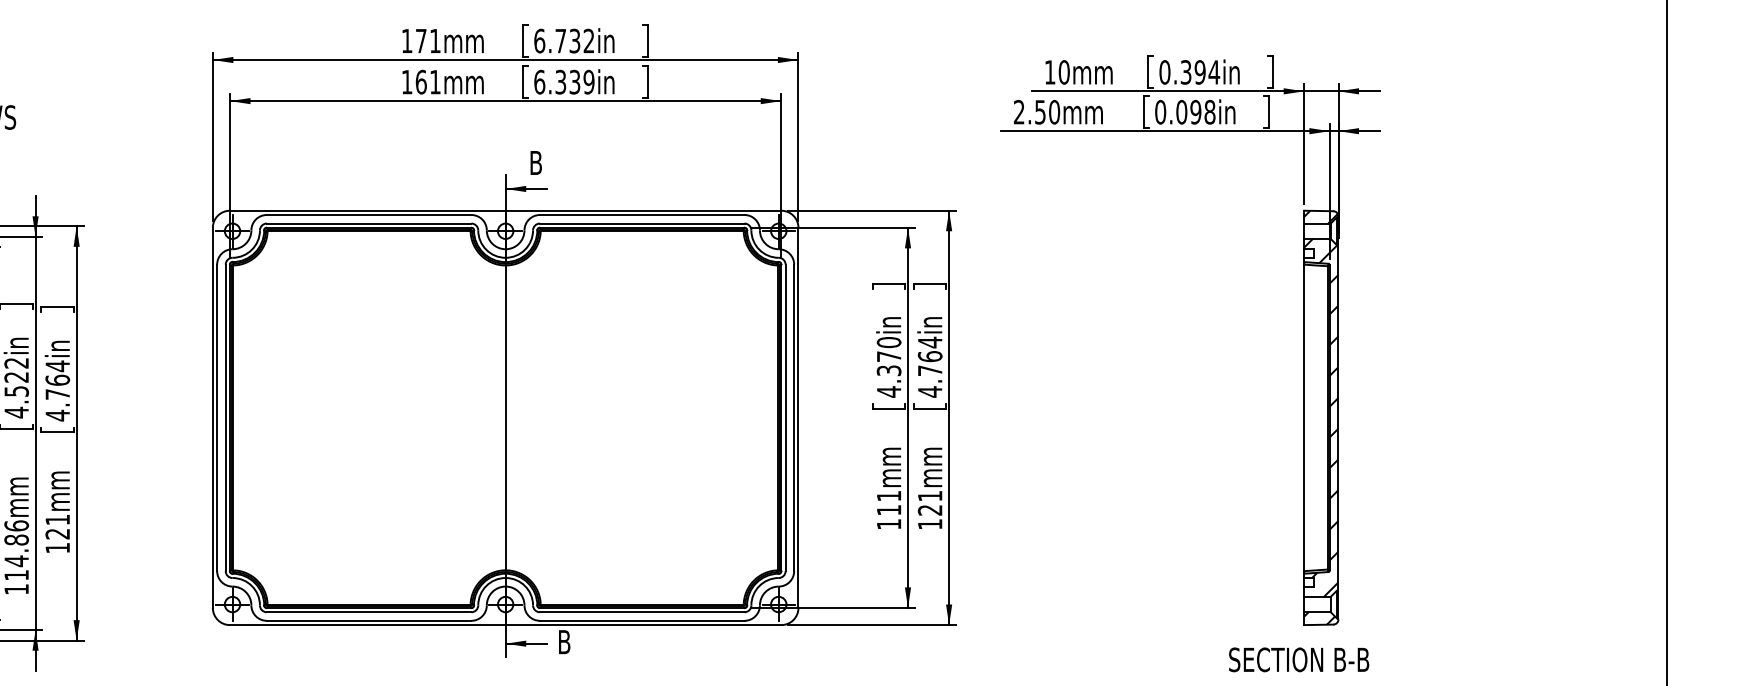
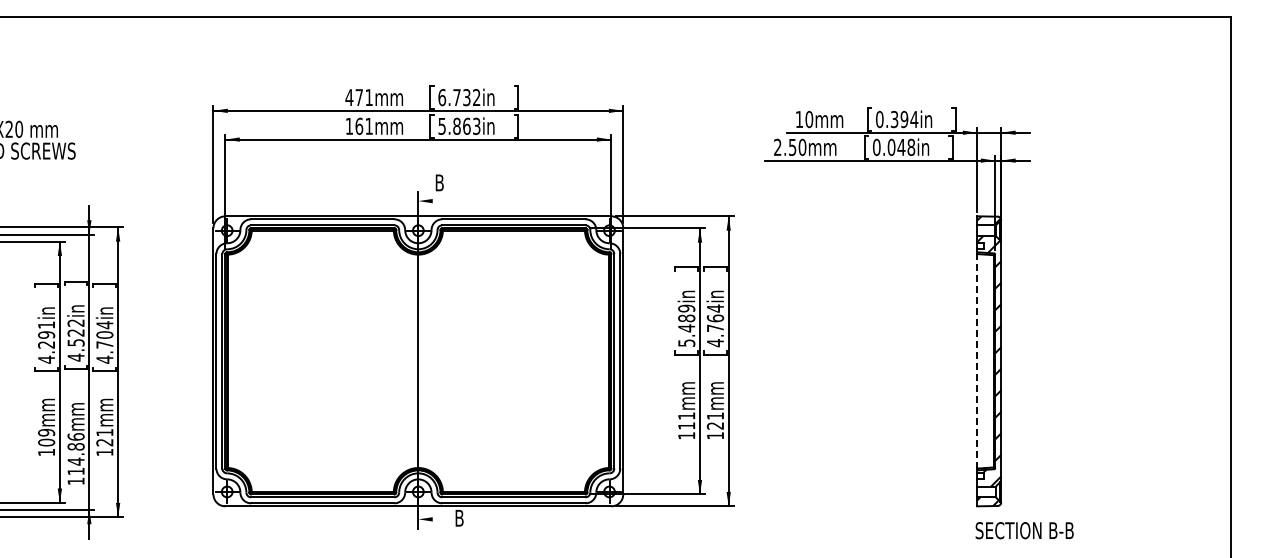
text: (407, 40) -> (349, 97), 171mm -> 471mm
text: (564, 80) -> (459, 125), 6.339in -> 5.863in
text: (1195, 112) -> (901, 147), 0.098in -> 0.048in
line: (525, 189) -> (432, 201), removed
text: (888, 366) -> (686, 325), 4.370in -> 5.489in
text: (57, 379) -> (104, 334), 4.764in -> 4.704in
line: (1304, 416) -> (977, 360), solid -> dashed
line: (525, 643) -> (432, 519), removed
text: (1298, 659) -> (1024, 530), moved

